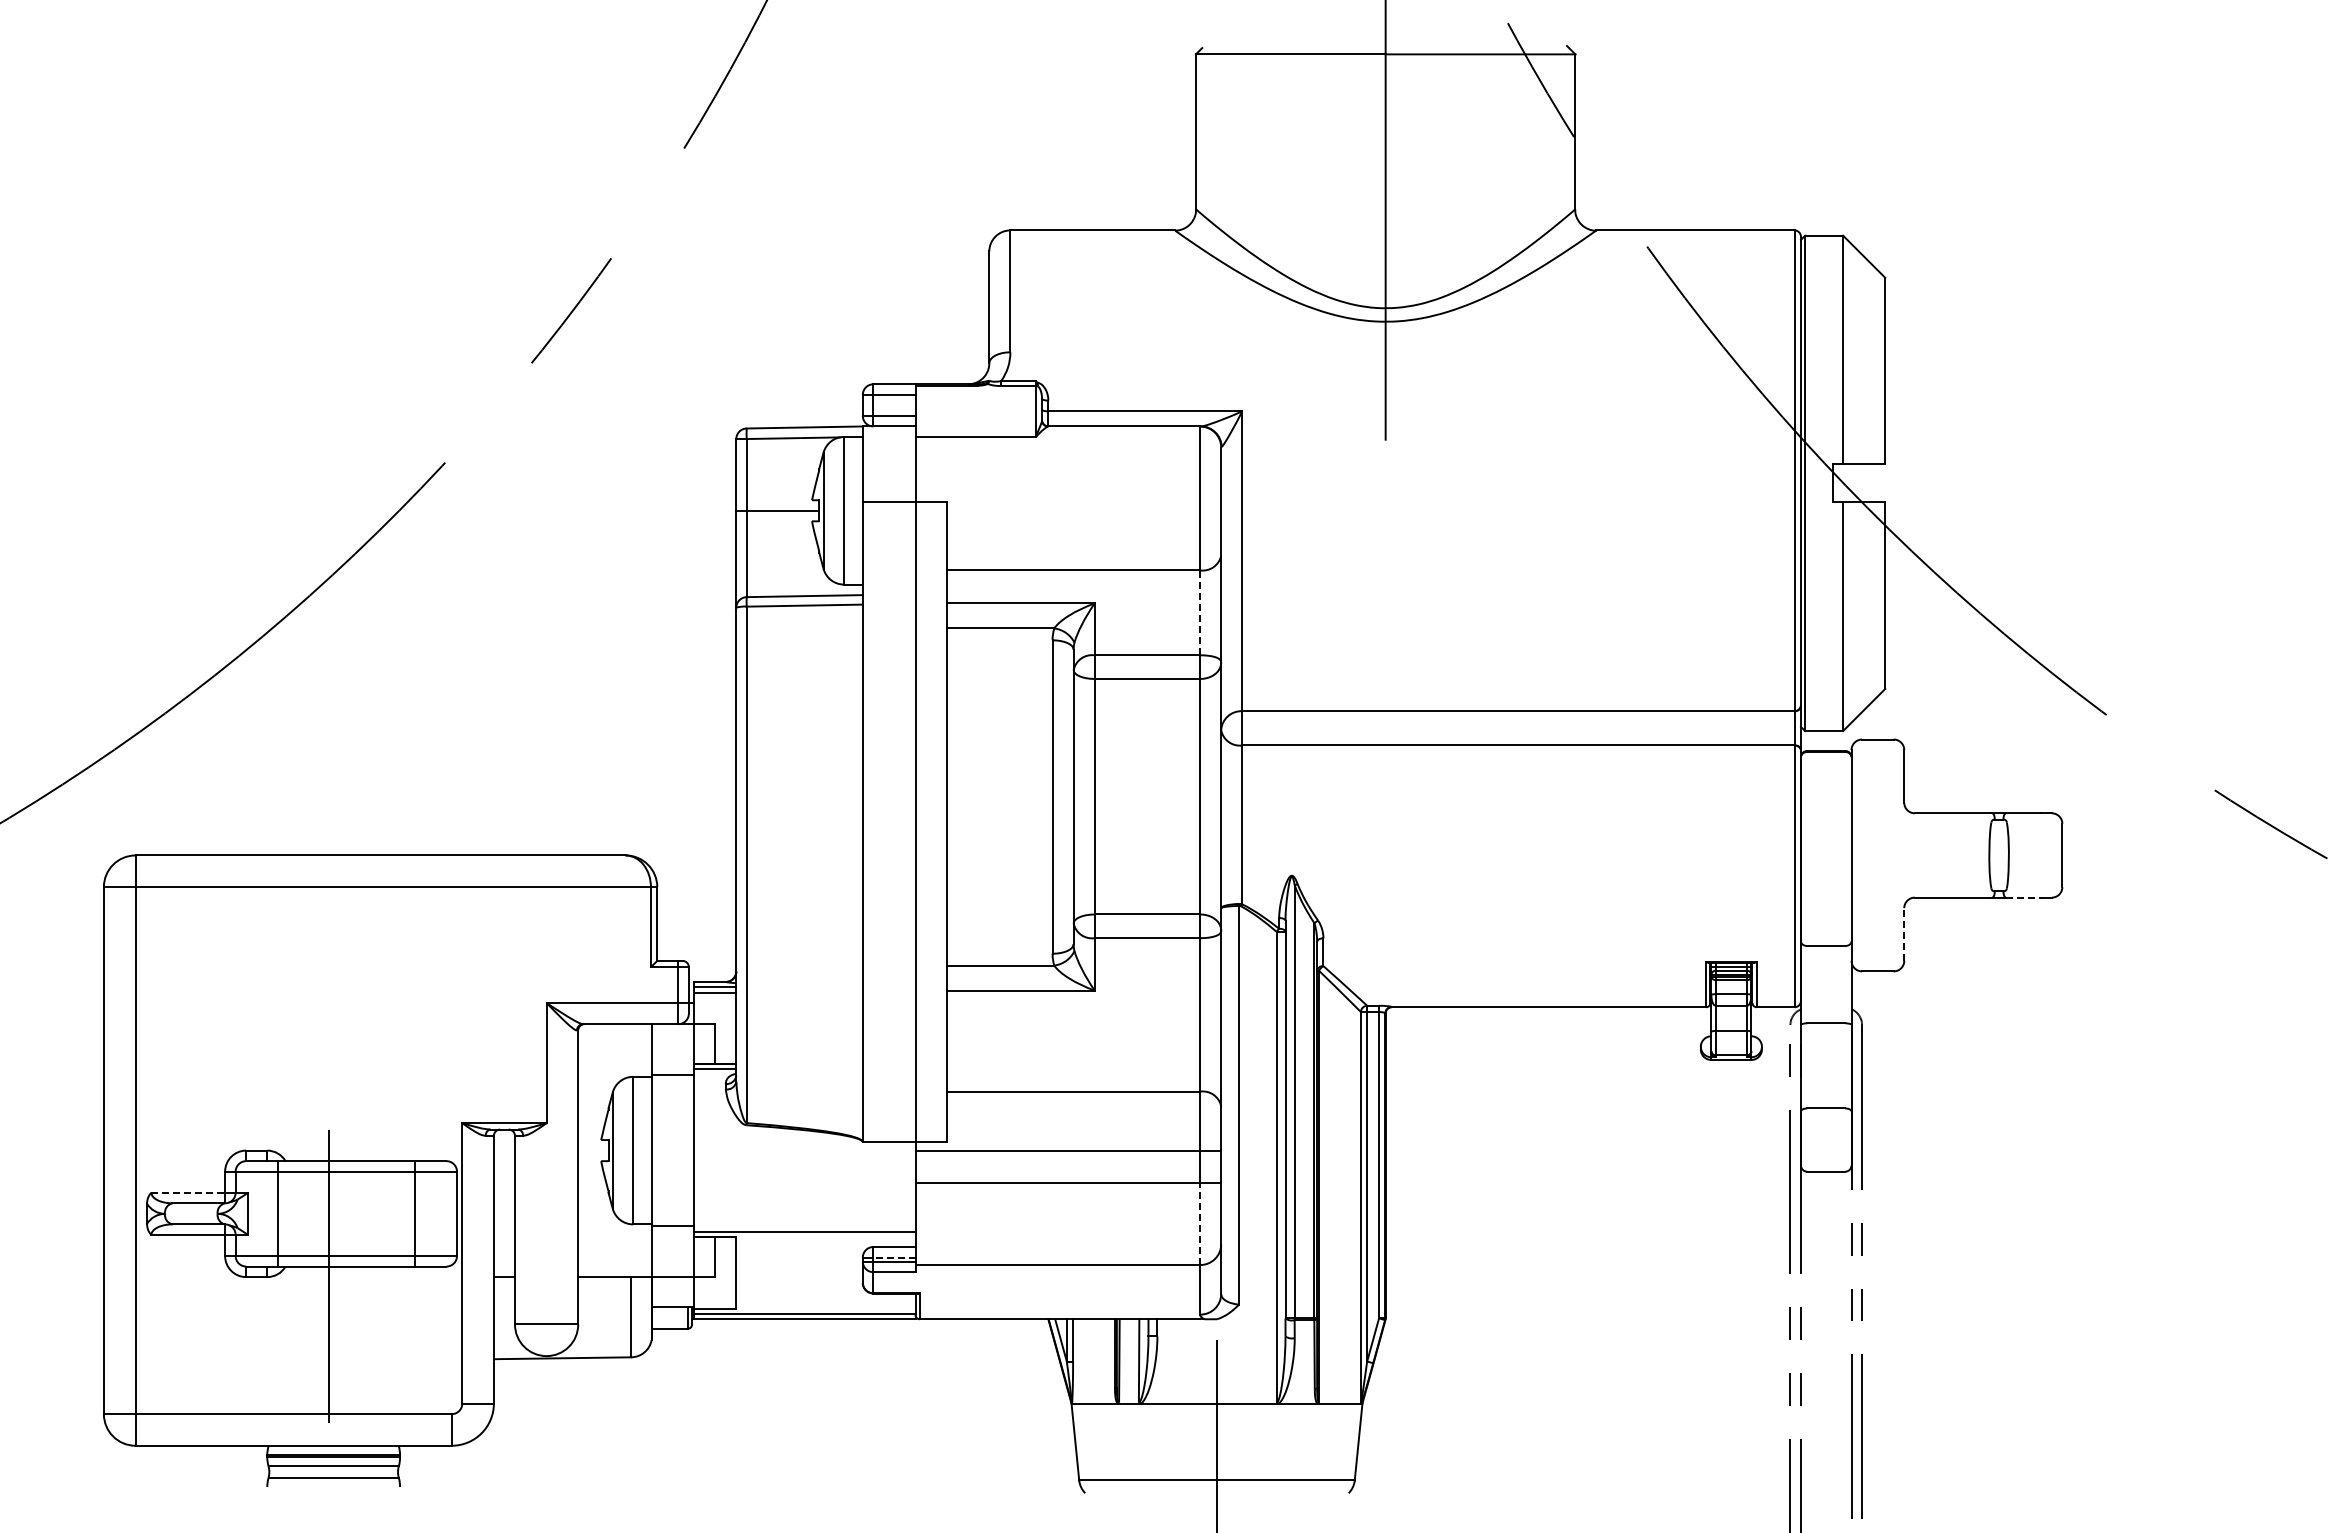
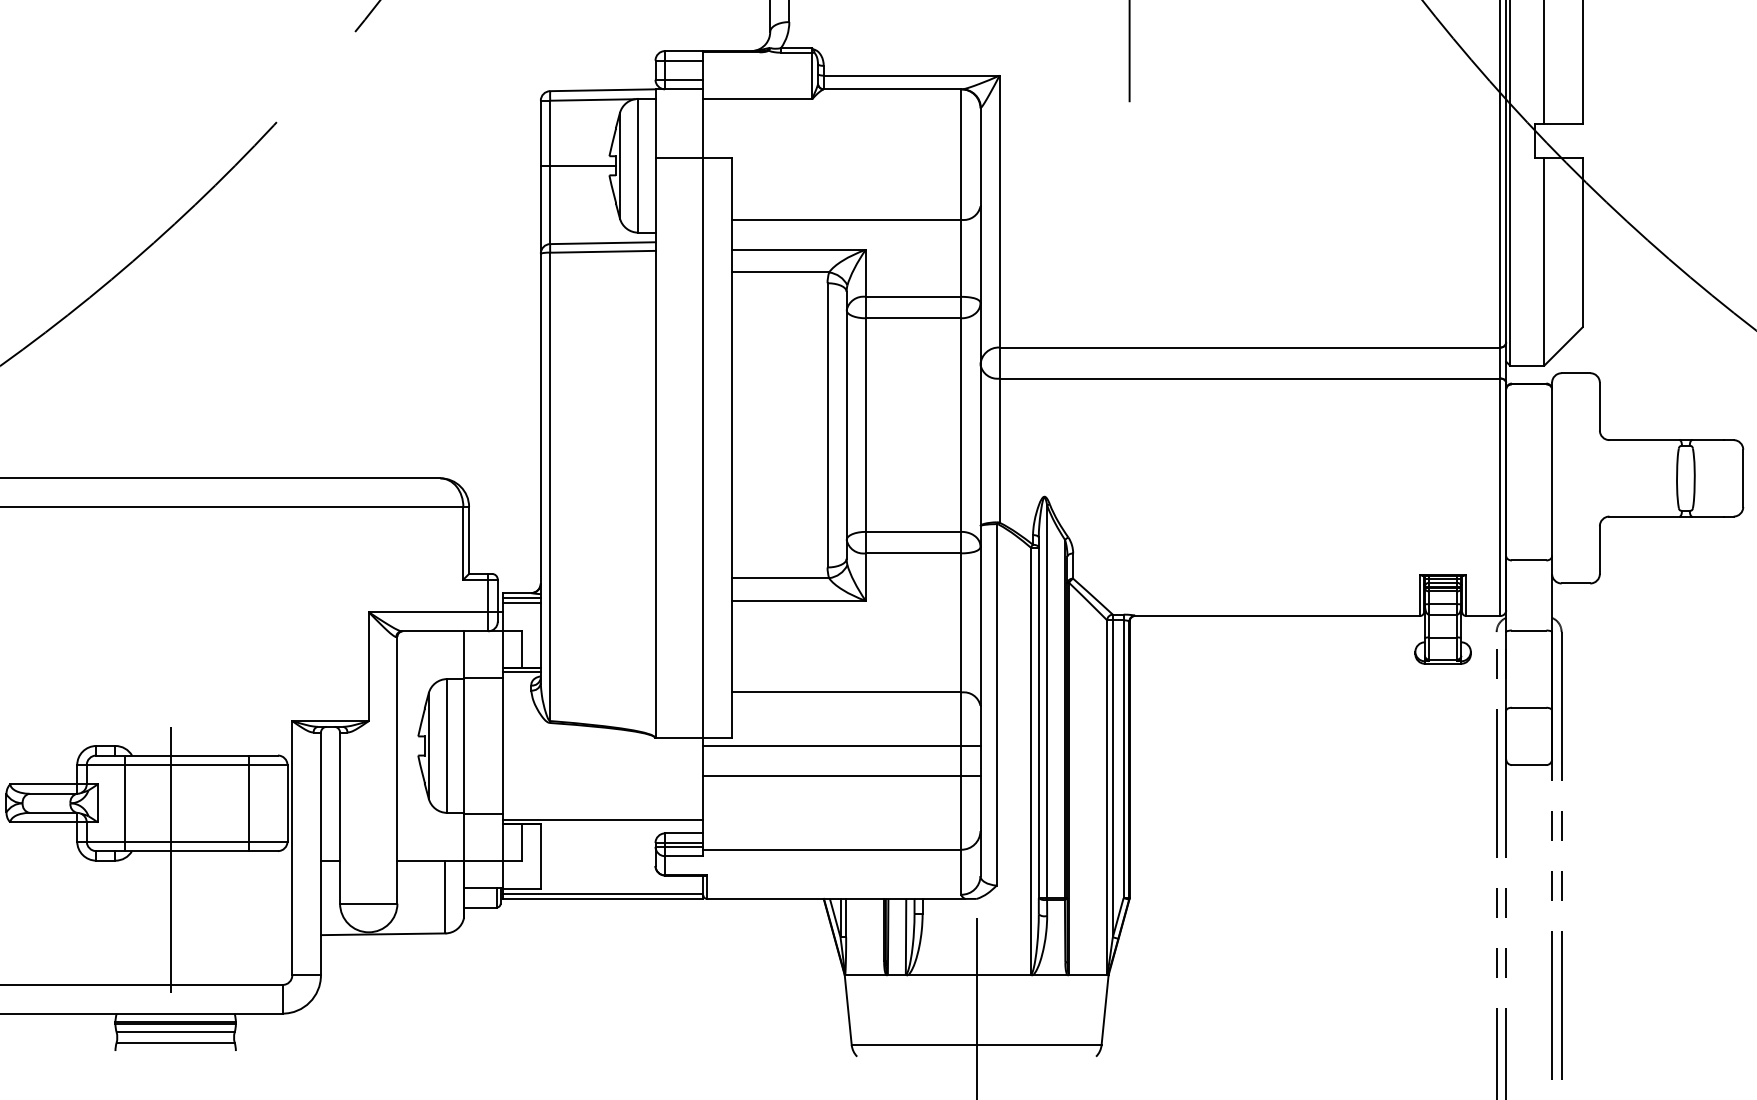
line: (1200, 612) -> (961, 258), dashed -> solid
line: (2023, 897) -> (1708, 516), dashed -> solid
line: (1904, 934) -> (1600, 550), dashed -> solid
line: (188, 1192) -> (44, 783), dashed -> solid
line: (1200, 1224) -> (961, 812), dashed -> solid
line: (893, 1257) -> (683, 842), dashed -> solid

